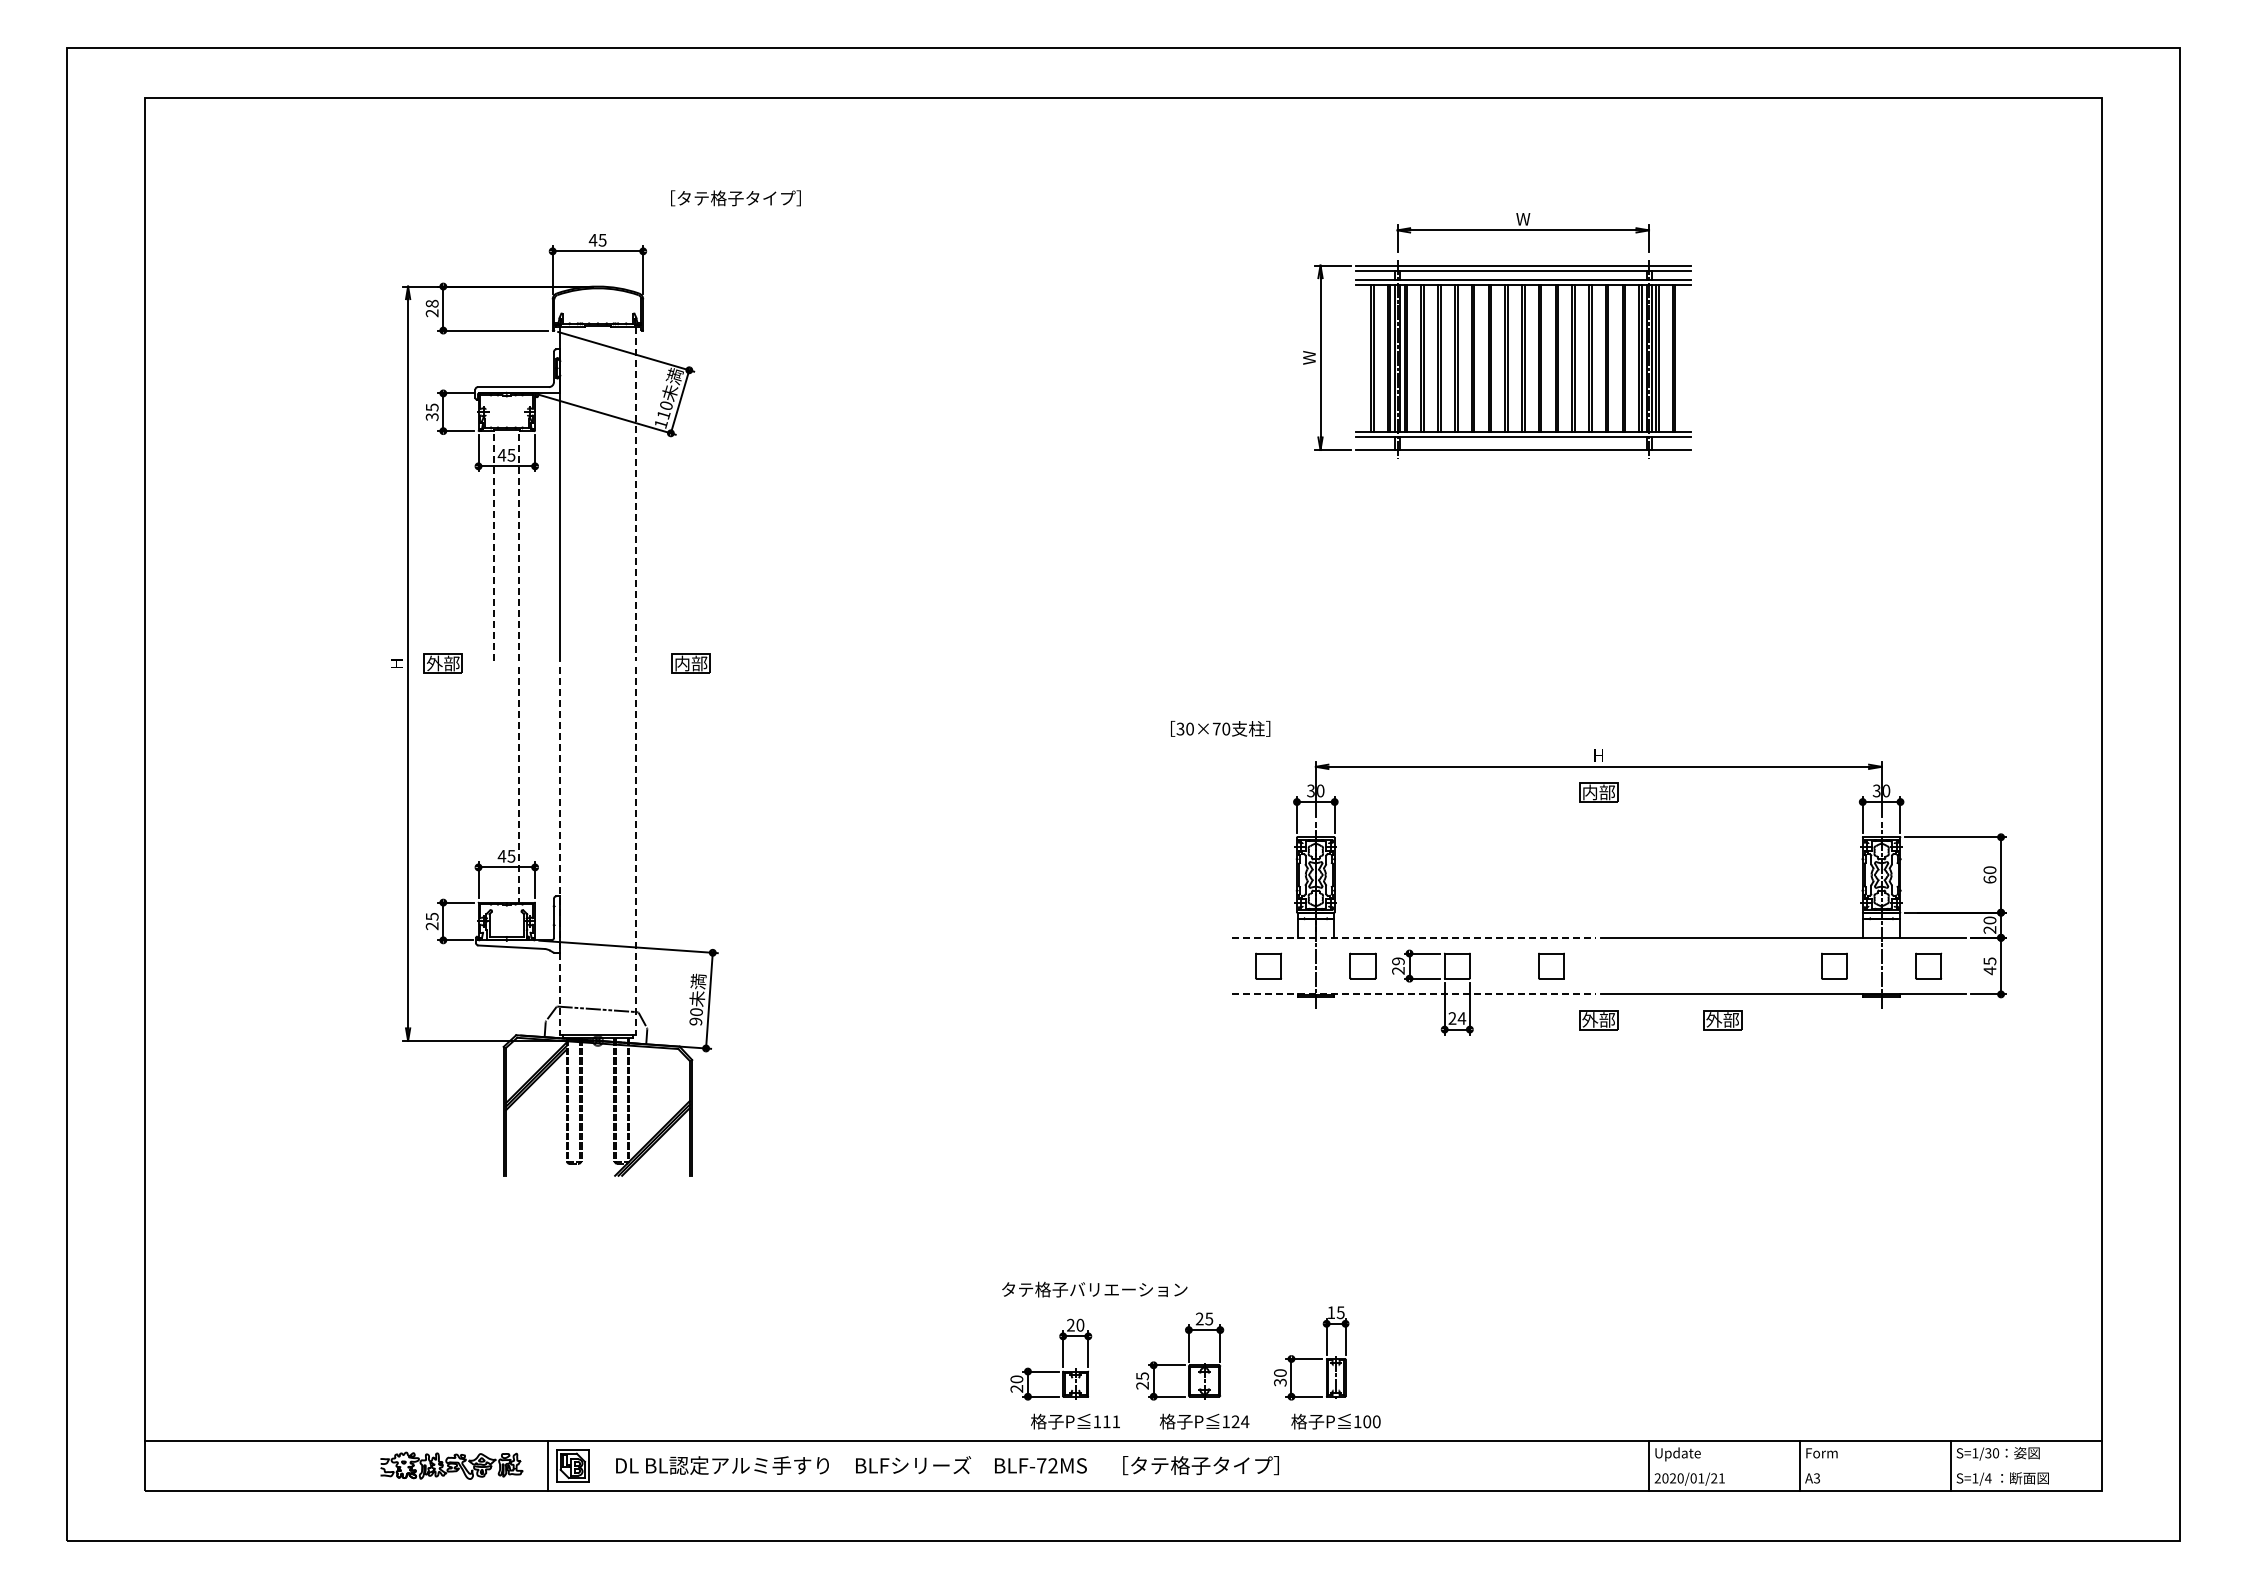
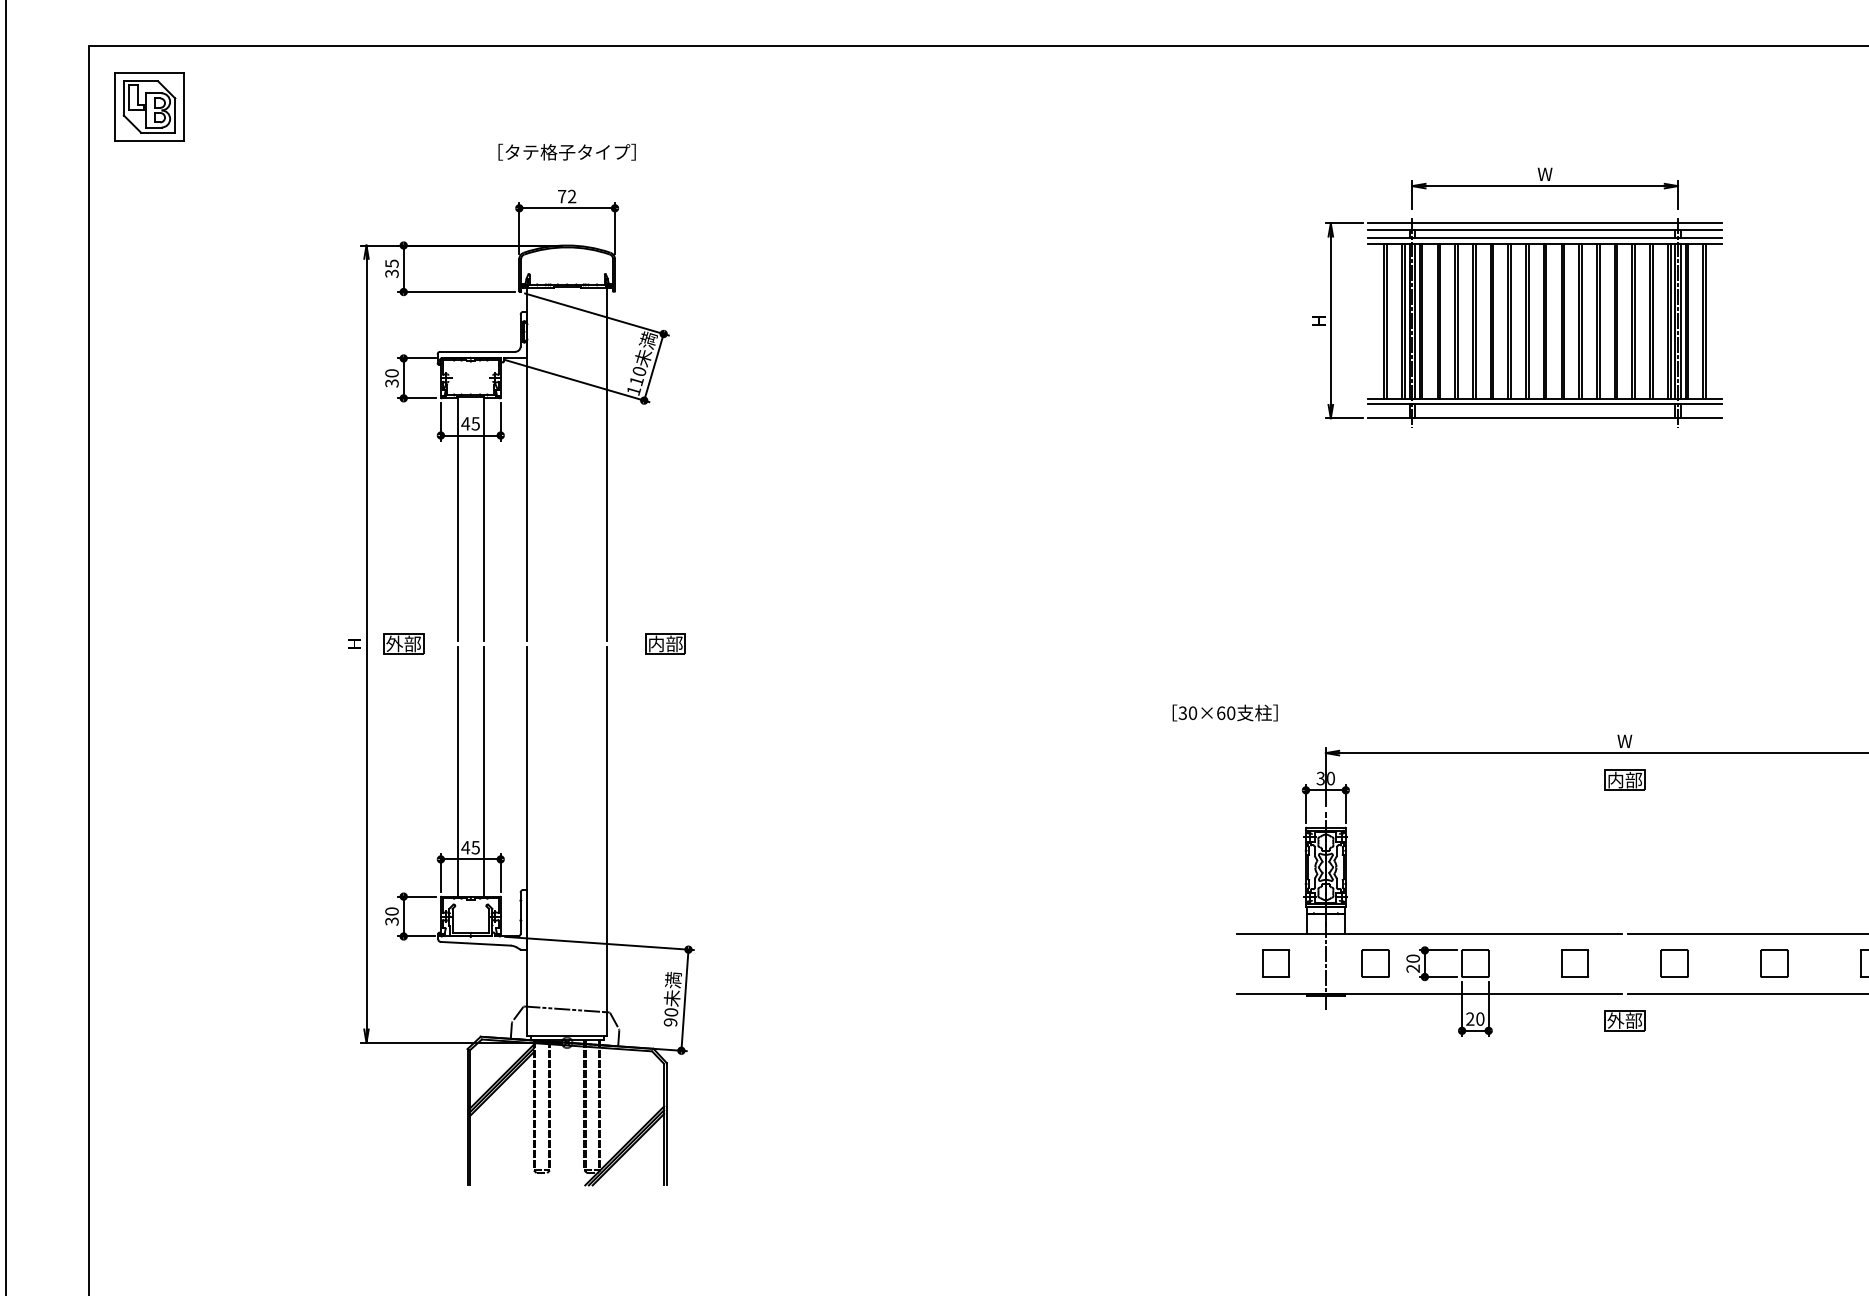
part: (202, 155) -> (149, 106), added
text: (735, 198) -> (566, 152), moved
text: (597, 239) -> (566, 195), 45 -> 72
text: (431, 308) -> (391, 268), 28 -> 35
text: (1309, 357) -> (1319, 320), W -> H
text: (431, 407) -> (391, 373), 35 -> 30
line: (635, 493) -> (606, 464), dashed -> solid
line: (494, 544) -> (457, 518), dashed -> solid
line: (519, 544) -> (484, 518), dashed -> solid
text: (1216, 728) -> (1220, 712), 30×70 -> 30×60
text: (1598, 755) -> (1624, 741), H -> W
line: (494, 784) -> (457, 771), added
line: (519, 784) -> (484, 771), dashed -> solid
line: (560, 850) -> (527, 841), dashed -> solid
line: (635, 850) -> (606, 841), dashed -> solid
text: (431, 921) -> (391, 916), 25 -> 30
line: (1414, 937) -> (1430, 933), dashed -> solid
text: (1398, 961) -> (1413, 958), 29 -> 20
part: (1645, 965) -> (1674, 963), added
part: (1739, 965) -> (1773, 963), added
line: (1414, 994) -> (1430, 993), dashed -> solid
text: (1461, 1018) -> (1479, 1019), 24 -> 20
part: (1722, 1020) -> (1755, 1021), removed

